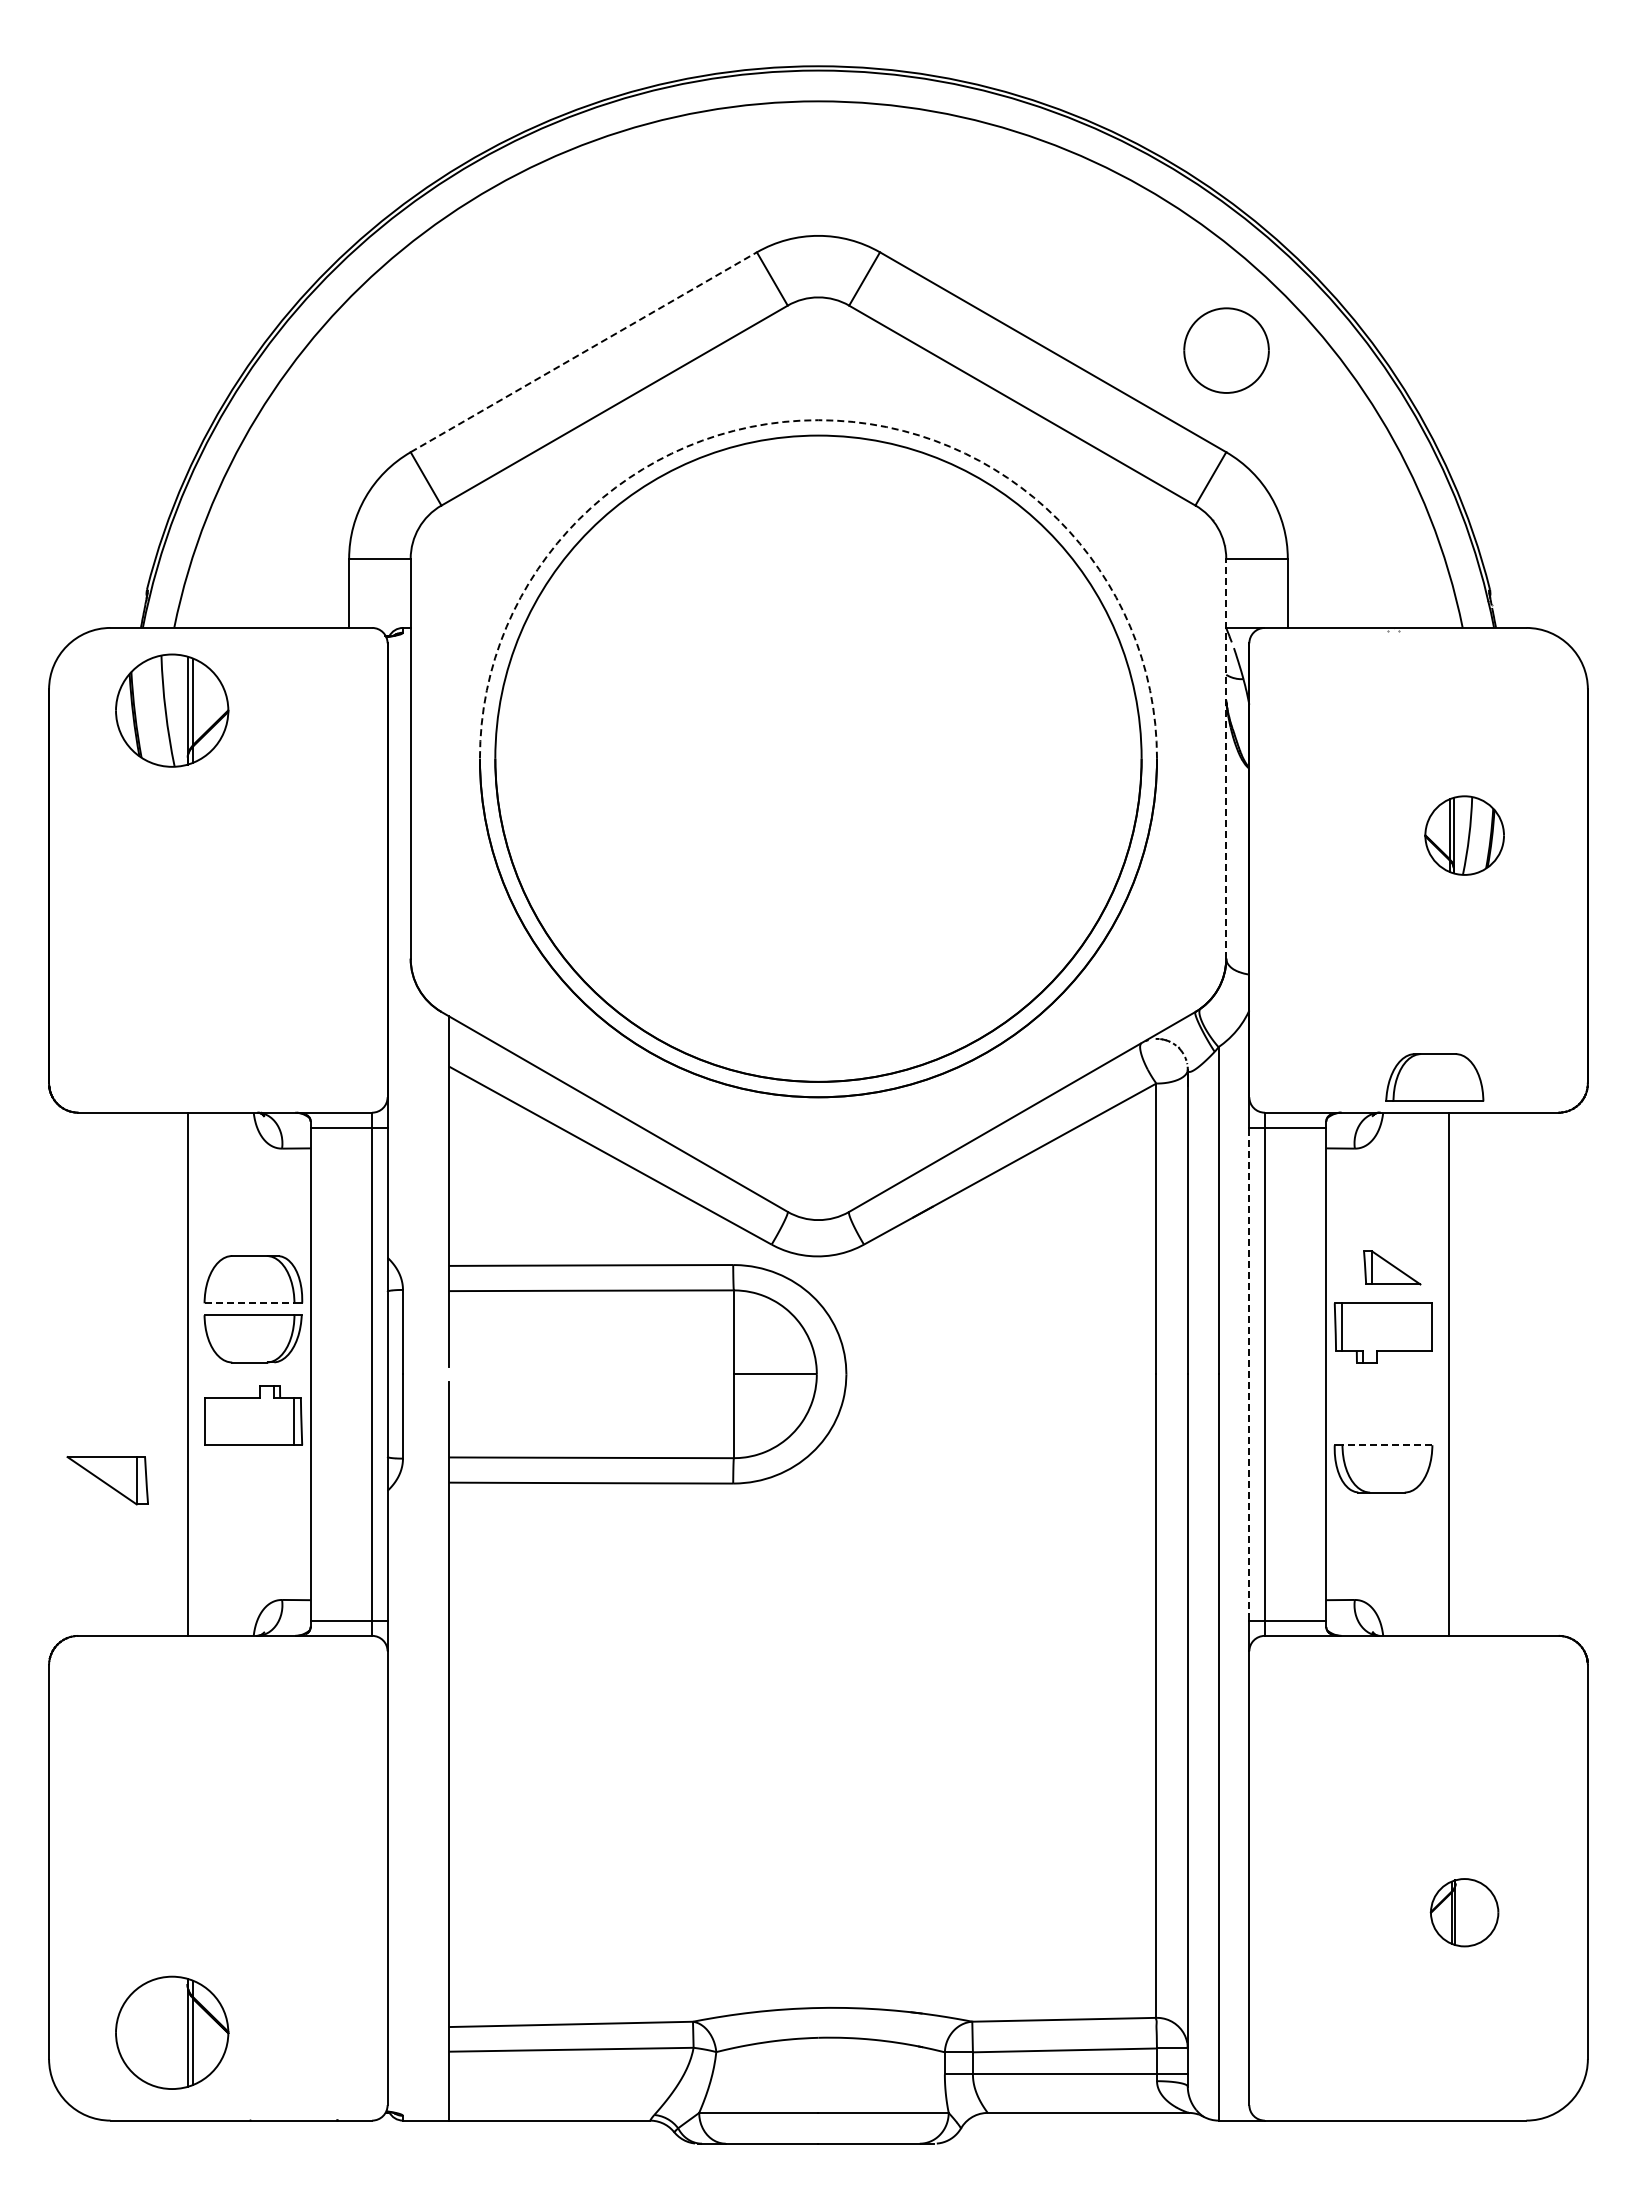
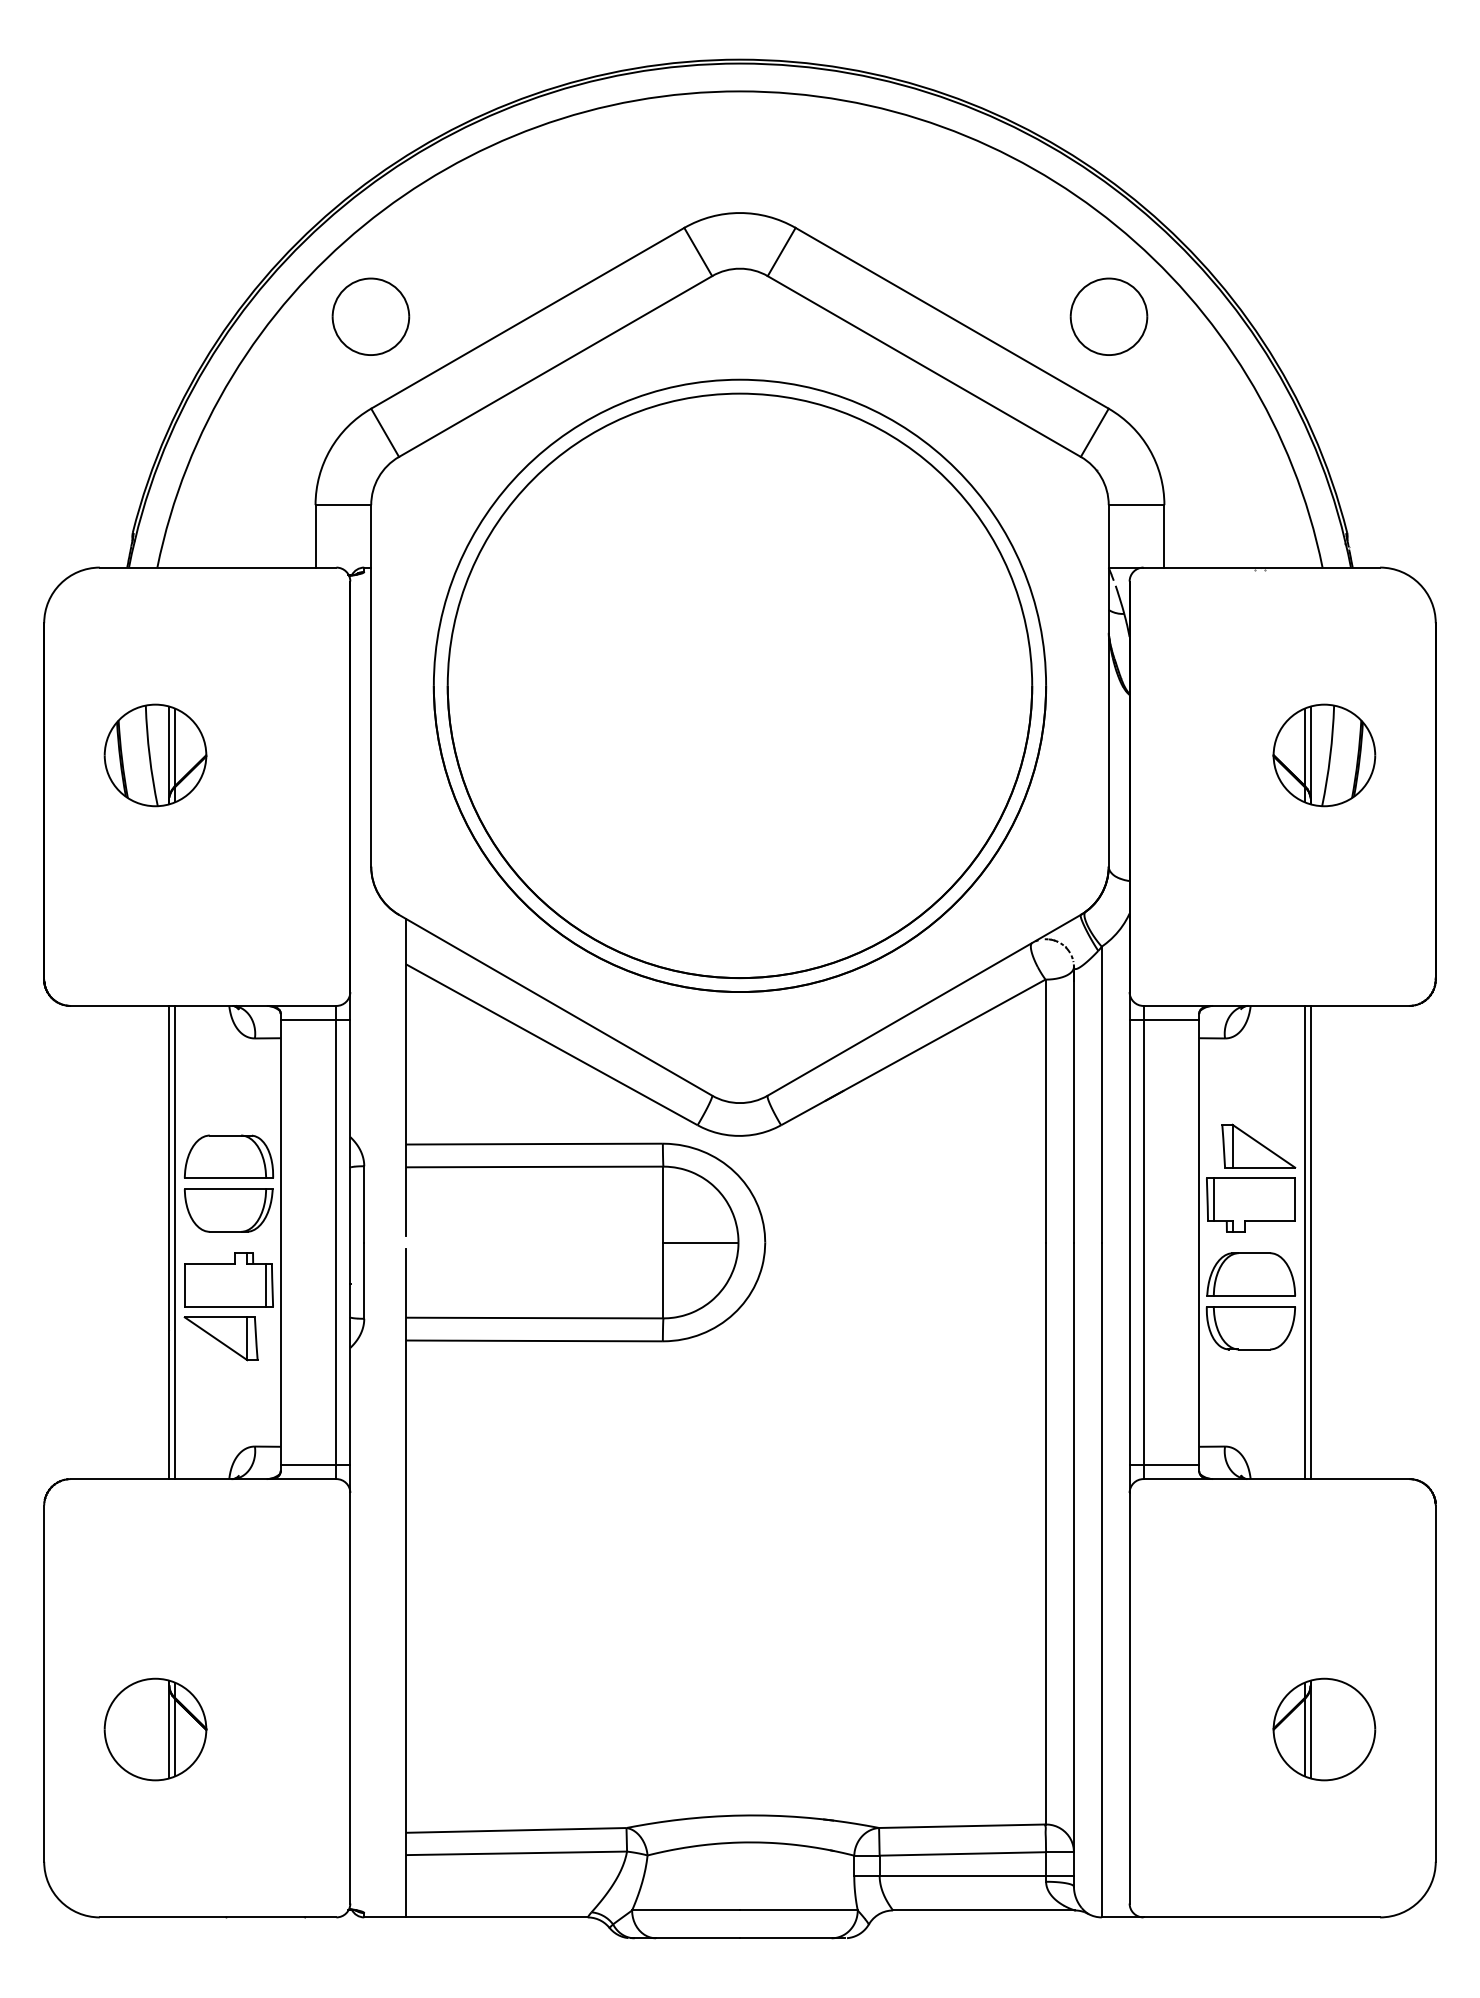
part: (410, 350) -> (371, 316), added
line: (583, 352) -> (527, 318), dashed -> solid
arc: (818, 420) -> (740, 380), dashed -> solid
part: (172, 710) -> (155, 755), moved
line: (1226, 758) -> (1108, 685), dashed -> solid
part: (1464, 835) -> (1324, 755), size x1.43
part: (1434, 1077) -> (1250, 1274), moved
part: (1392, 1267) -> (1259, 1145), size x1.43
line: (249, 1303) -> (225, 1178), dashed -> solid
line: (193, 1373) -> (174, 1241), added
line: (1249, 1373) -> (1129, 1241), dashed -> solid
line: (1443, 1373) -> (1305, 1241), added
line: (1387, 1445) -> (1254, 1306), dashed -> solid
part: (107, 1480) -> (220, 1338), moved
part: (1464, 1912) -> (1324, 1729), size x1.67
part: (172, 2032) -> (155, 1729), moved

